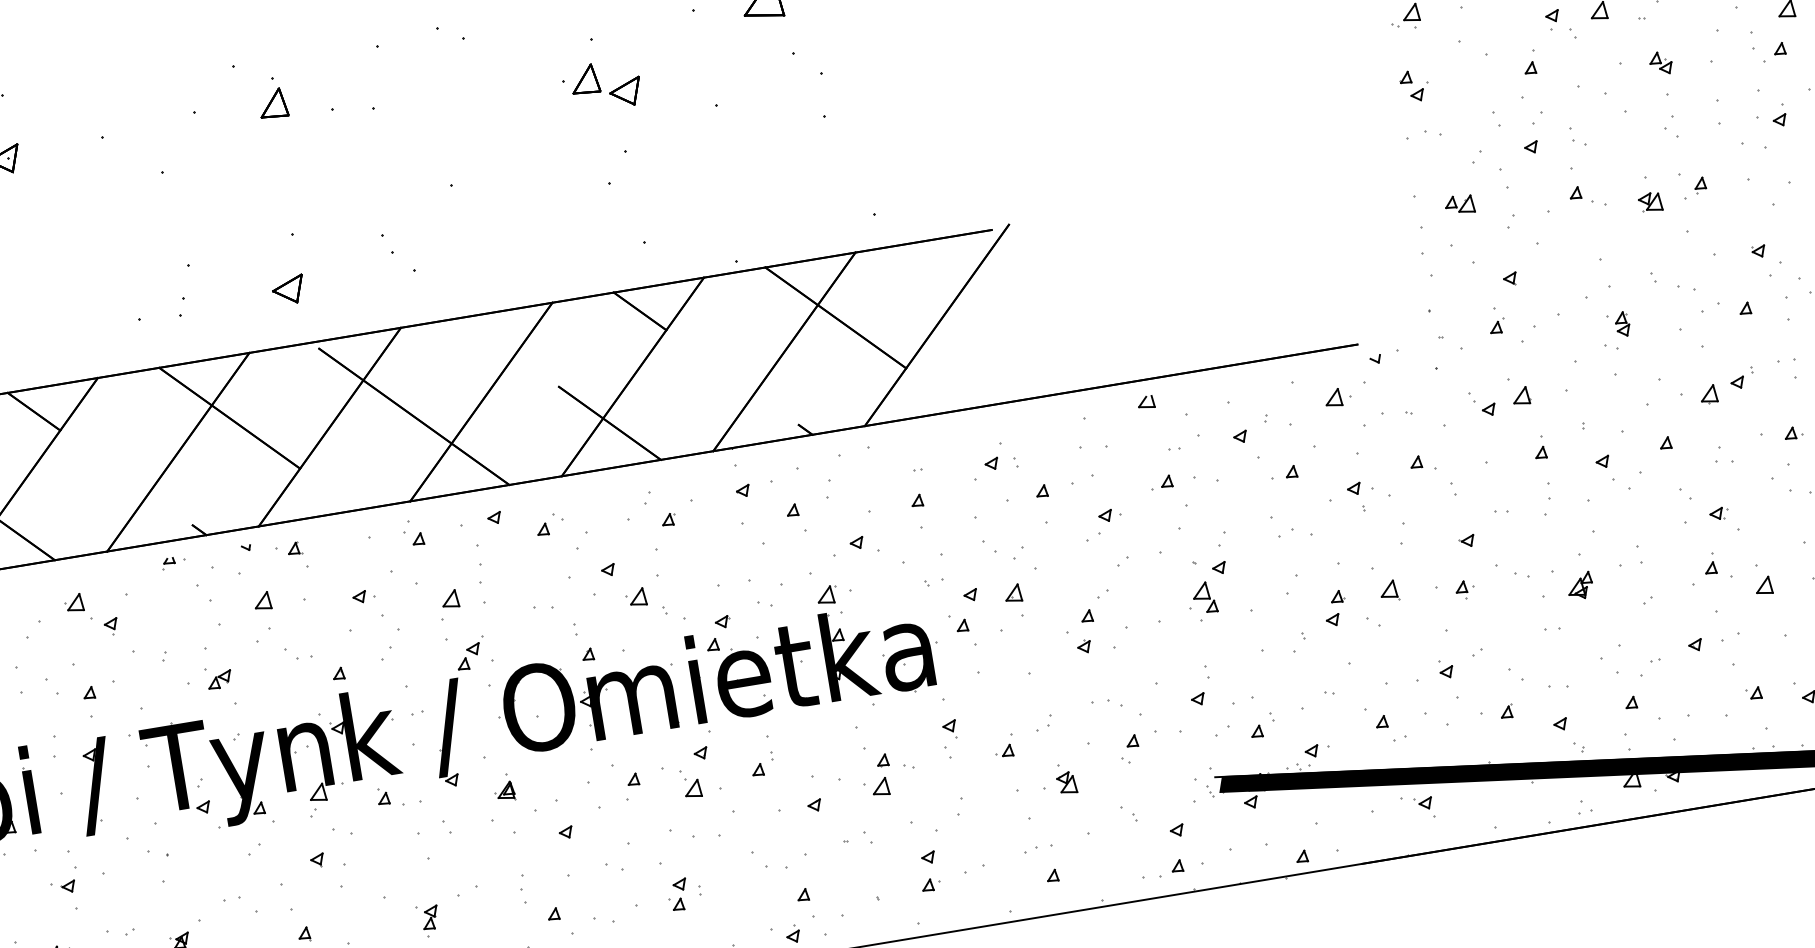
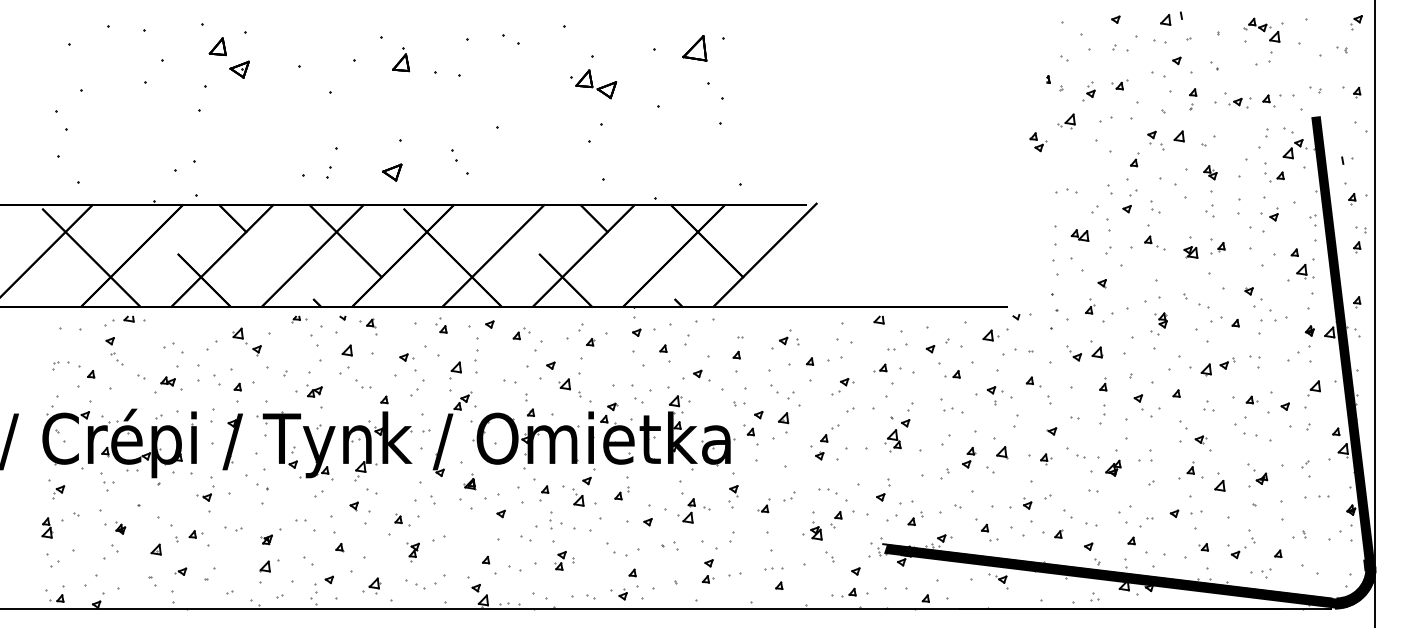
part: (1415, 86) -> (1038, 142), moved
part: (1059, 779) -> (812, 530), moved
part: (390, 797) -> (402, 519), moved
part: (522, 889) -> (550, 520), moved

